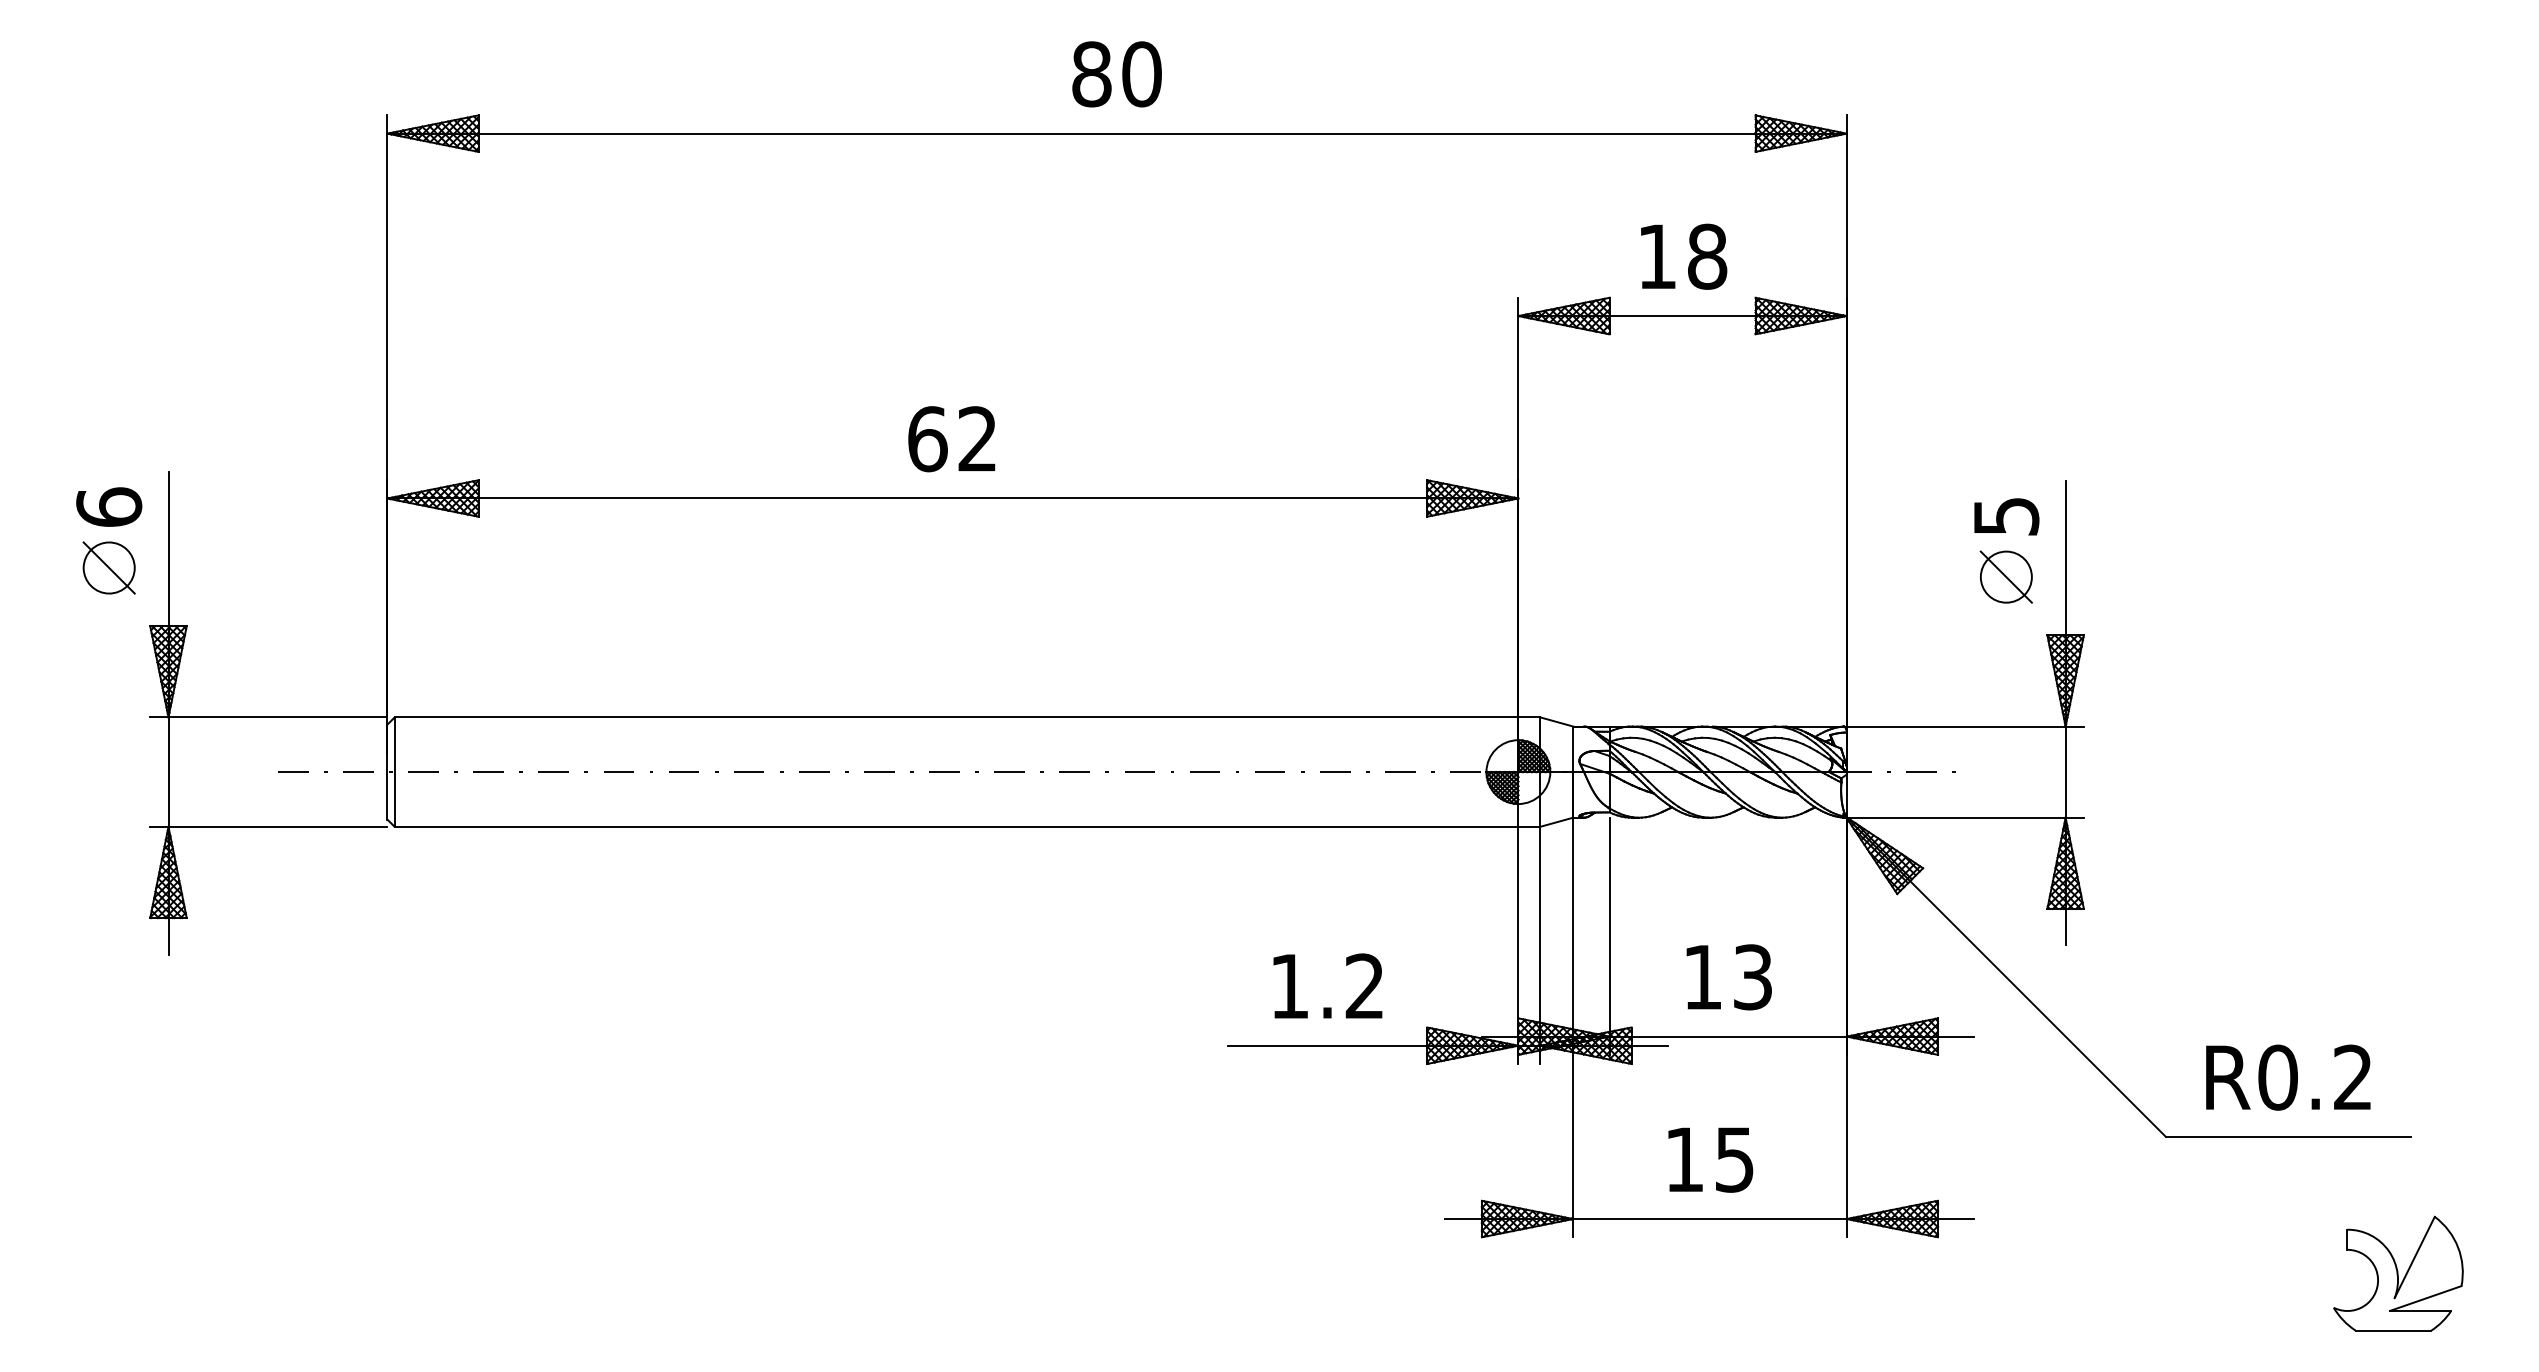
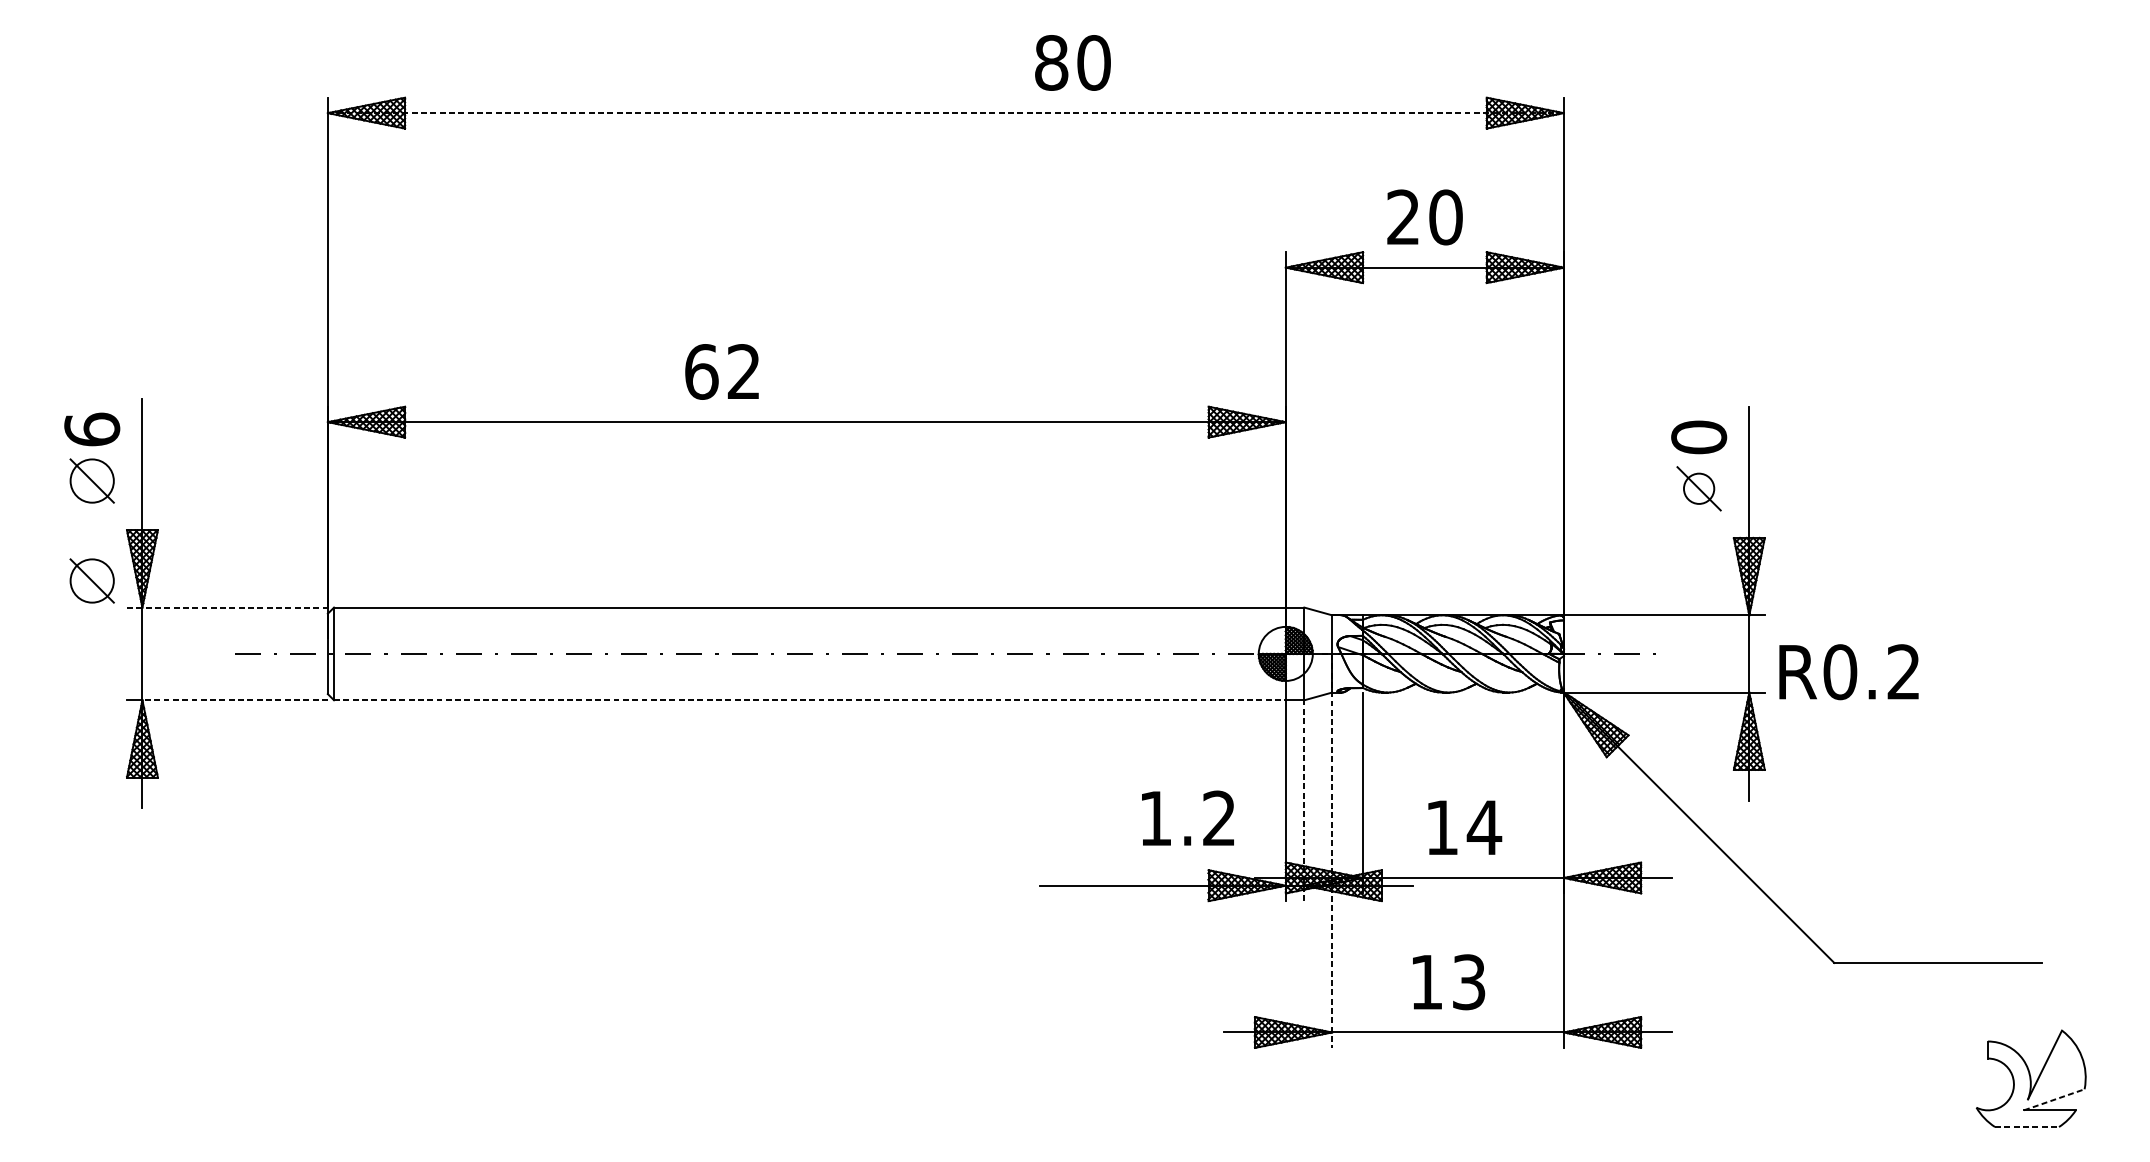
text: (1116, 74) -> (1072, 63), moved
line: (1117, 133) -> (946, 113), solid -> dashed
text: (1682, 256) -> (1424, 217), 18 -> 20
text: (951, 439) -> (721, 372), moved
text: (2006, 516) -> (1699, 437), 5 -> 0
circle: (2005, 576) -> (1698, 488), size x0.7
part: (108, 685) -> (91, 580), added
line: (268, 717) -> (227, 607), solid -> dashed
line: (277, 826) -> (234, 700), solid -> dashed
line: (956, 826) -> (809, 700), solid -> dashed
line: (1540, 945) -> (1304, 800), solid -> dashed
text: (1752, 977) -> (1484, 827), 13 -> 14
text: (1327, 985) -> (1187, 817), moved
line: (1573, 1004) -> (1332, 850), solid -> dashed
text: (2288, 1077) -> (1849, 672), moved
text: (1734, 1159) -> (1468, 982), 15 -> 13
line: (2425, 1298) -> (2054, 1099), solid -> dashed
line: (2393, 1330) -> (2027, 1126), solid -> dashed

